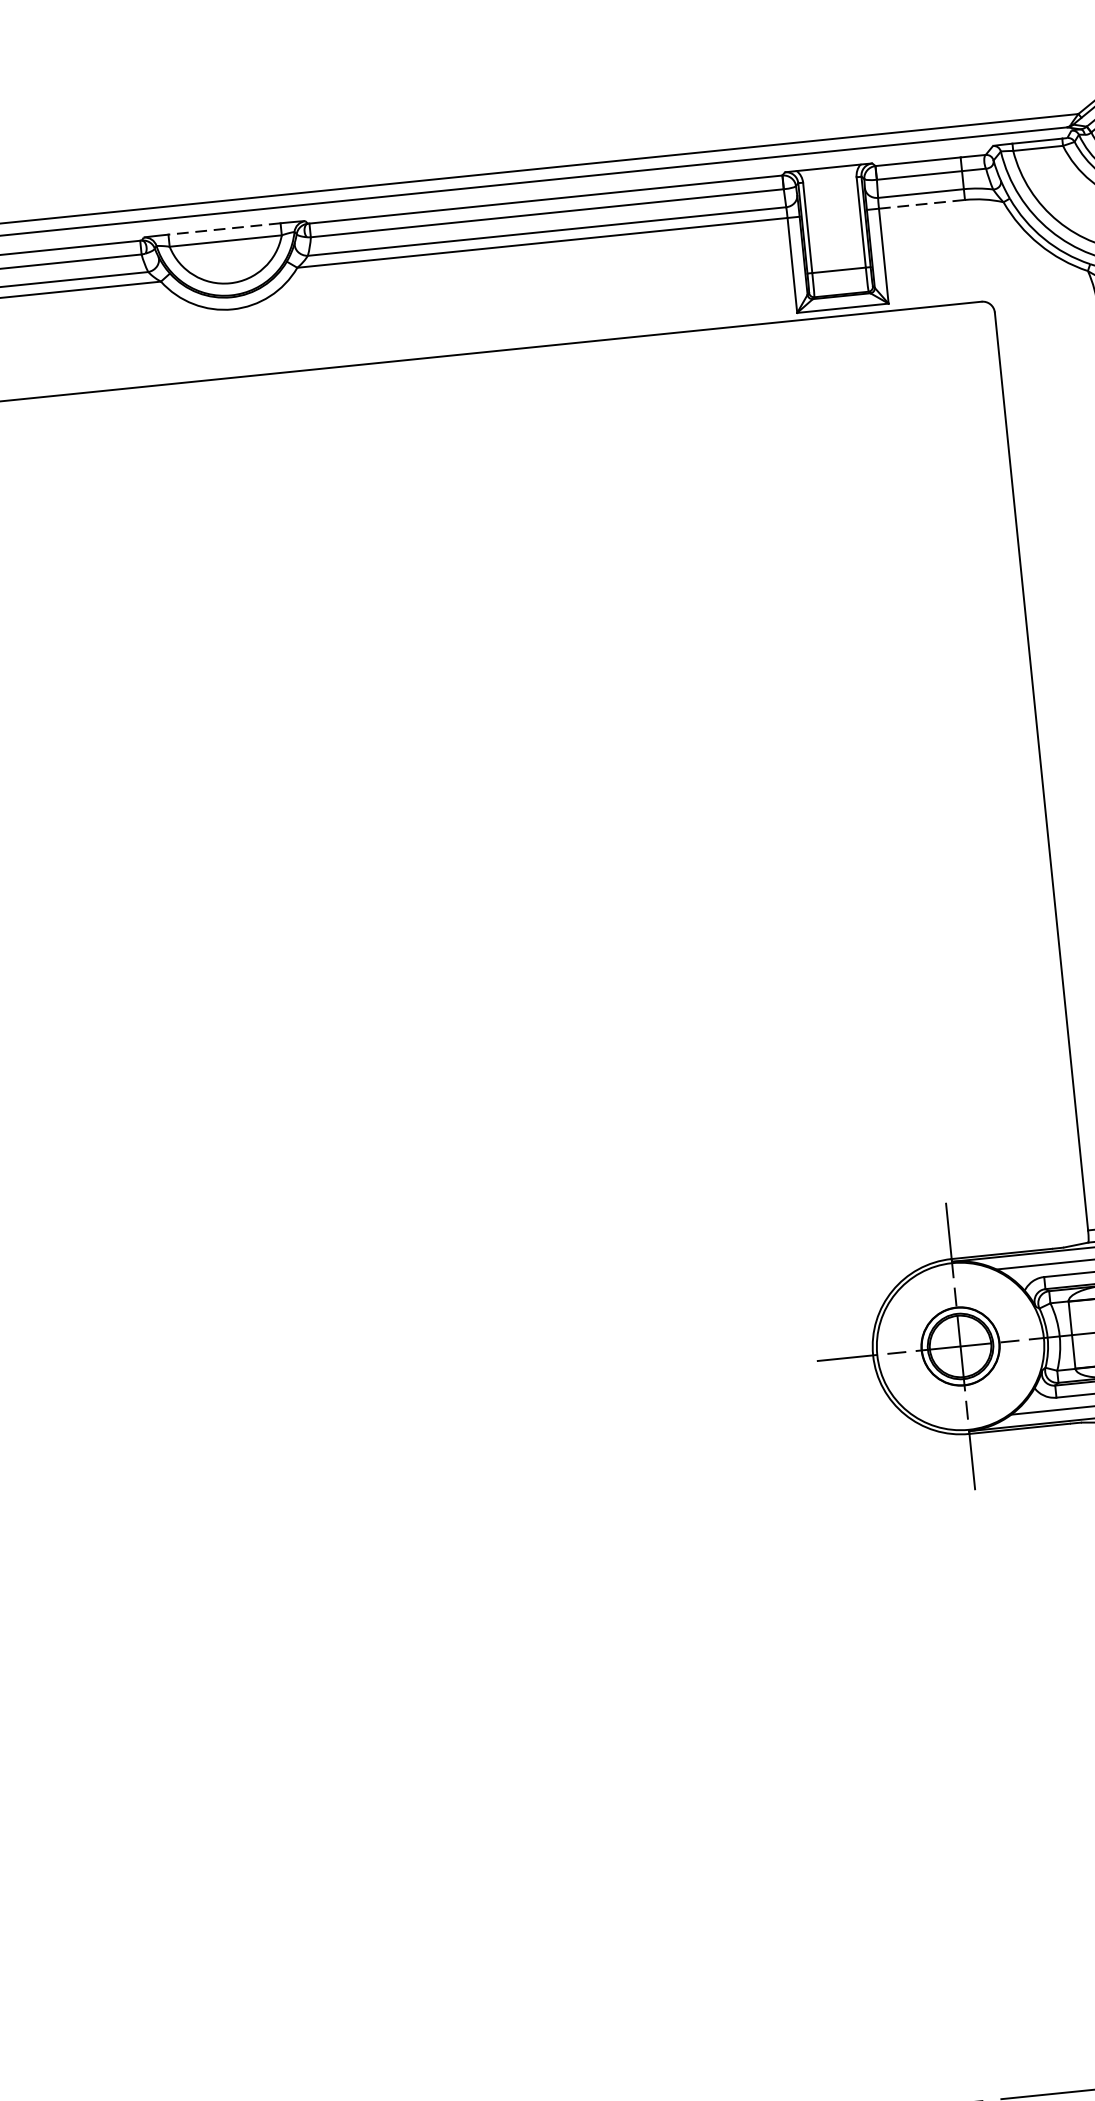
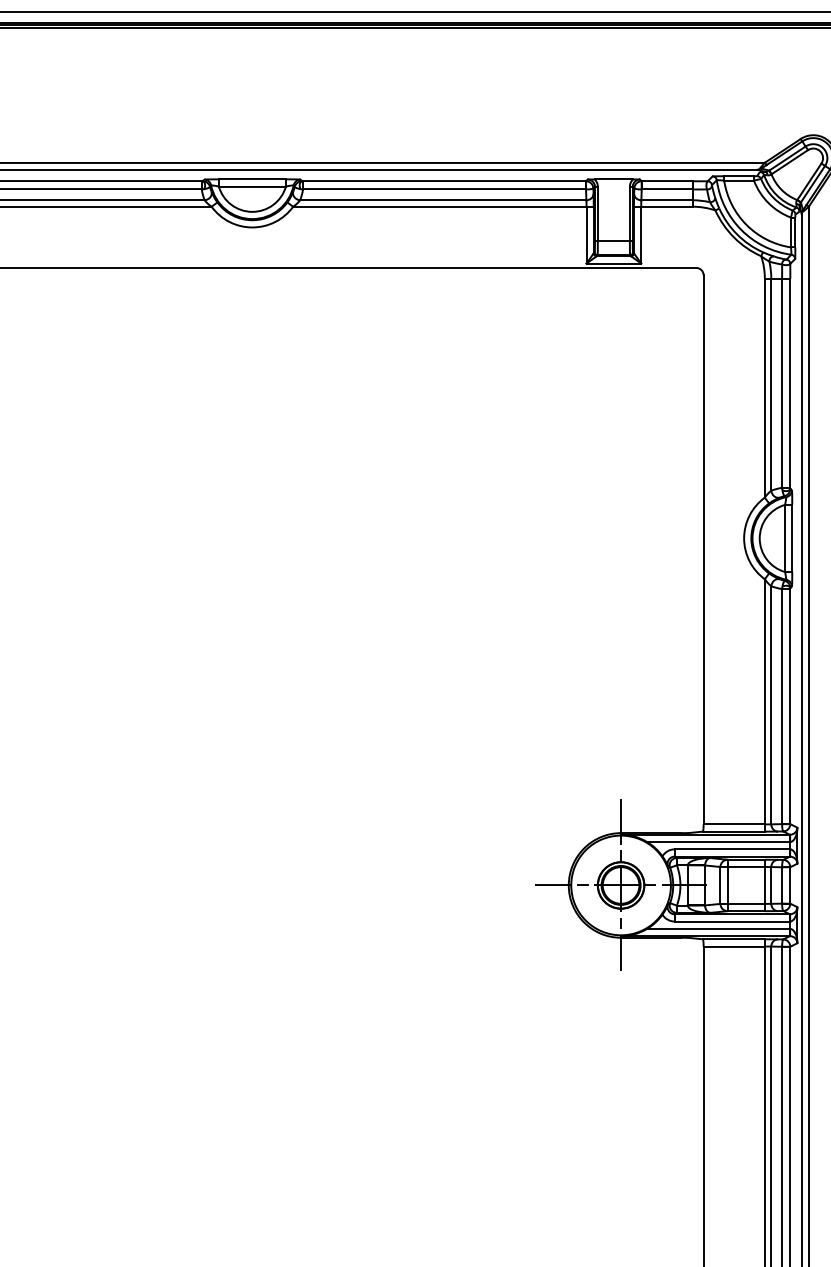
line: (921, 204) -> (666, 206), dashed -> solid
line: (224, 229) -> (252, 179), dashed -> solid

